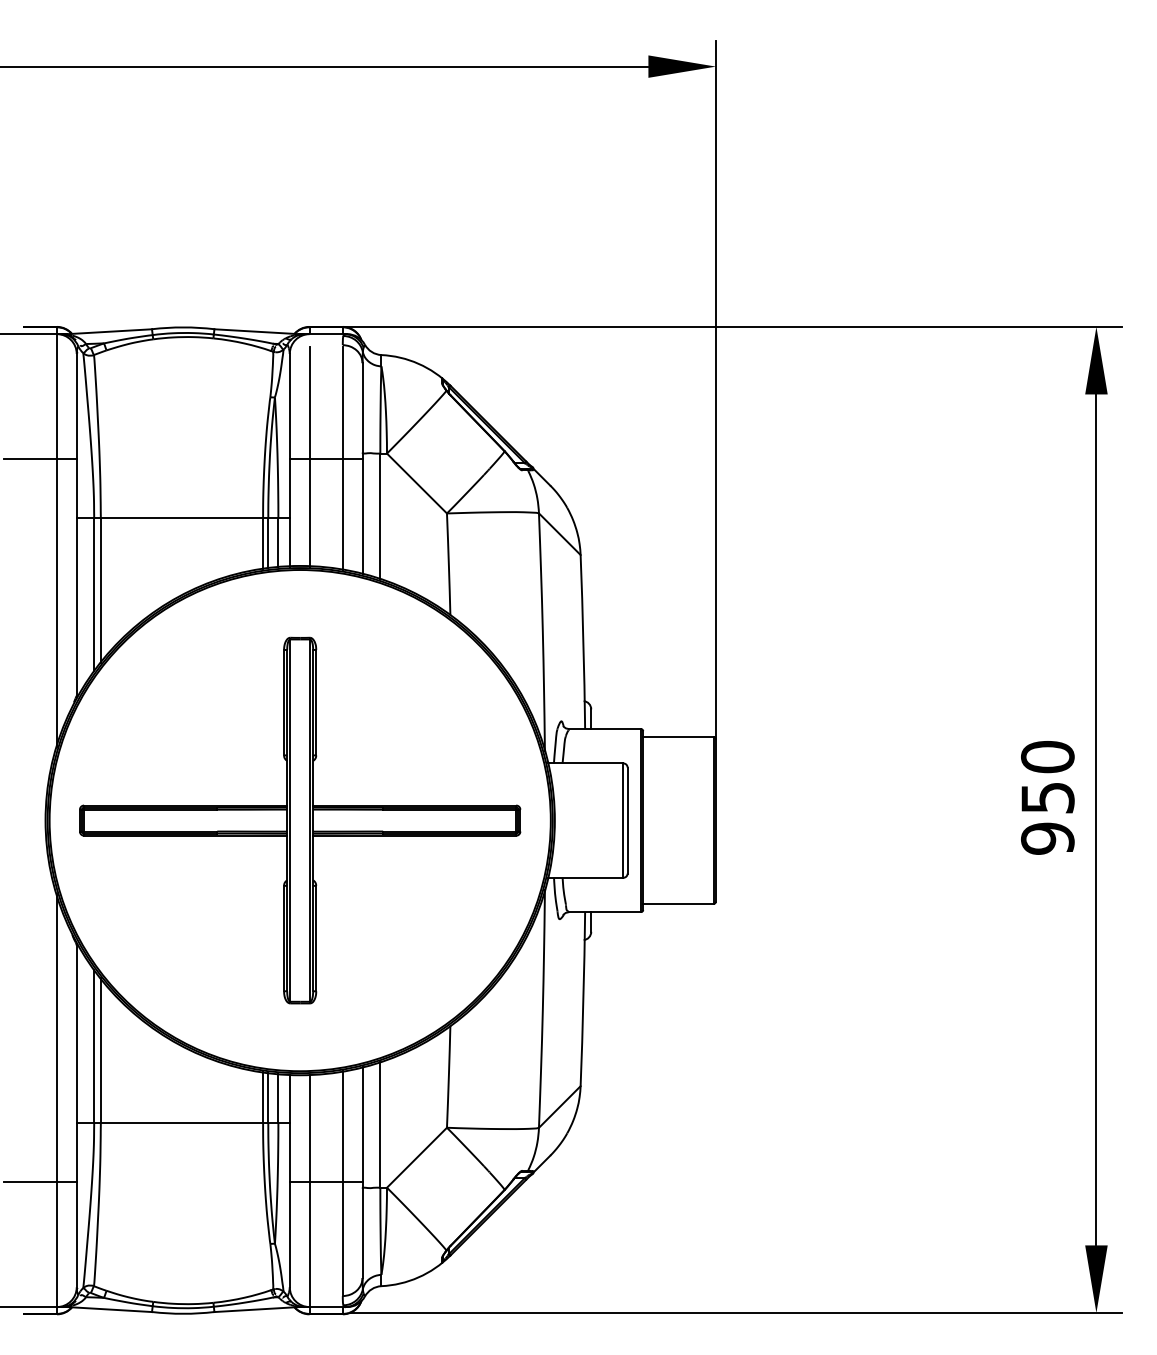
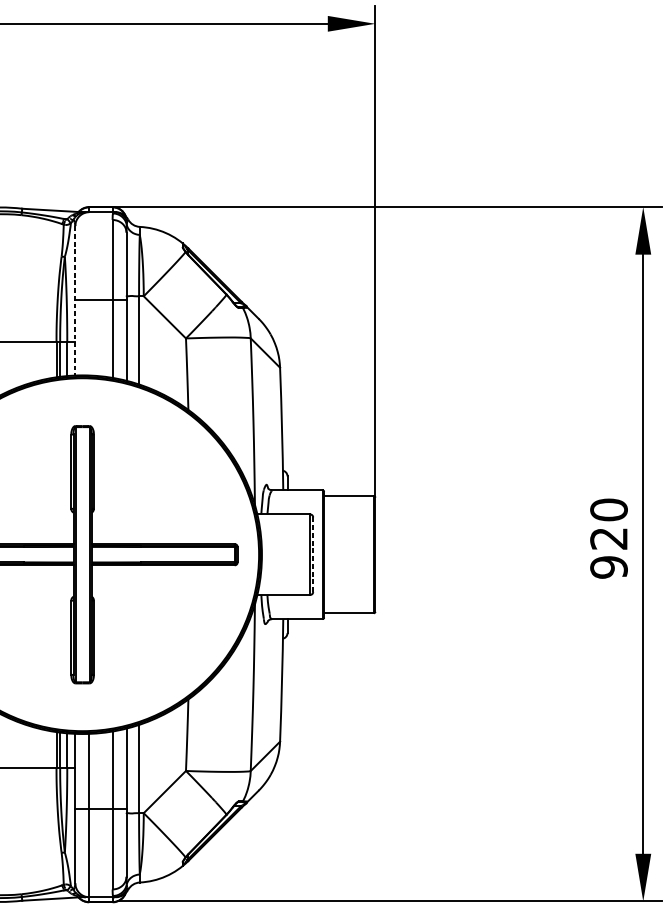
line: (309, 456) -> (89, 298), removed
line: (289, 460) -> (75, 301), solid -> dashed
text: (1047, 798) -> (608, 539), 950 -> 920
line: (627, 820) -> (313, 554), solid -> dashed

